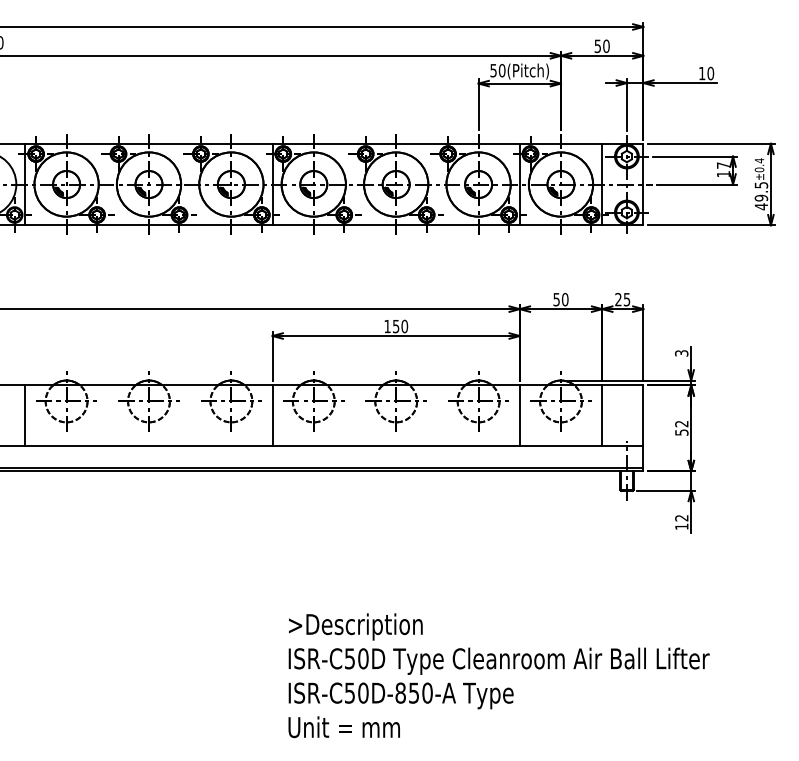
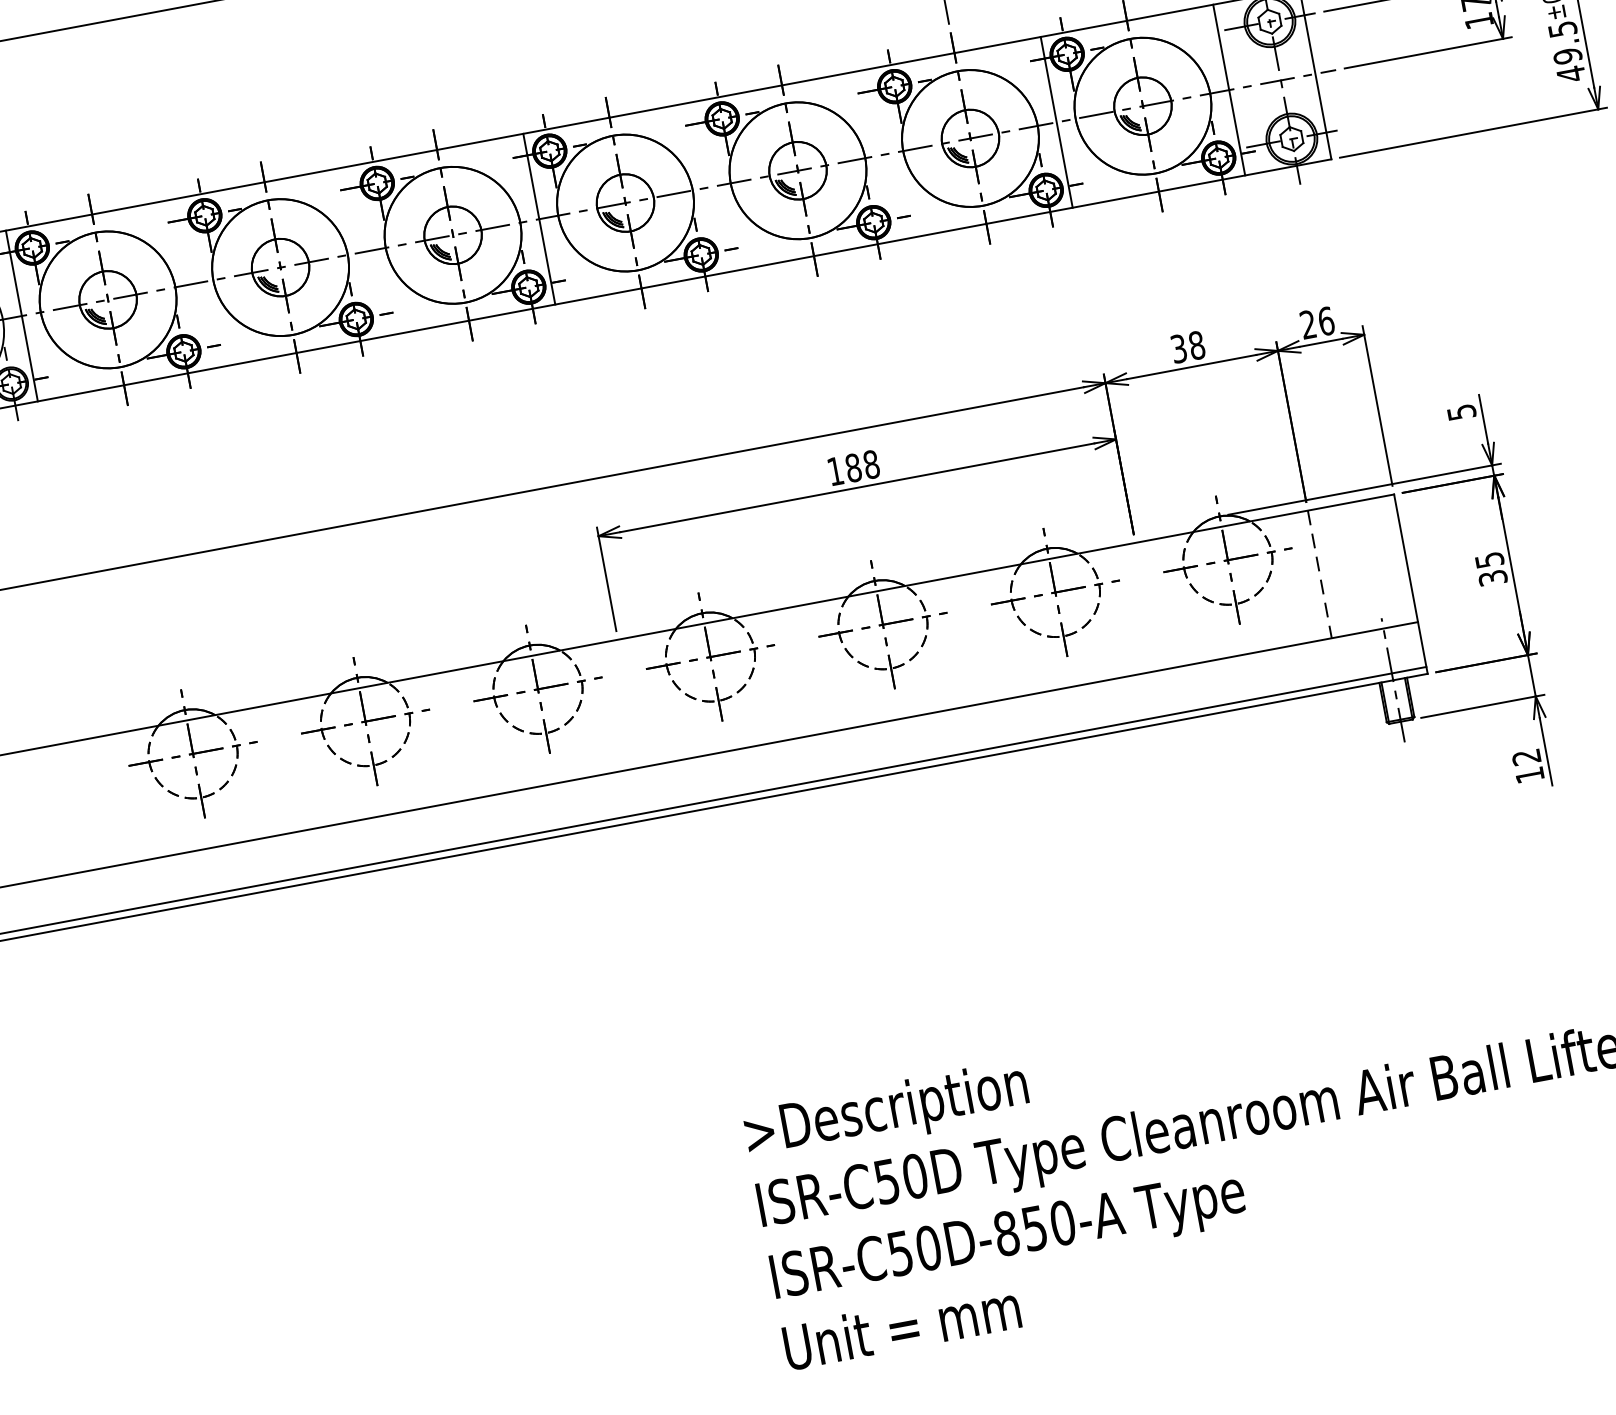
text: (560, 299) -> (1186, 347), 50 -> 38
text: (626, 299) -> (1325, 321), 25 -> 26
text: (400, 326) -> (862, 466), 150 -> 188
text: (680, 353) -> (1459, 413), 3 -> 5
line: (25, 415) -> (112, 799), removed
line: (272, 415) -> (629, 702), removed
line: (519, 415) -> (1146, 605), removed
line: (602, 416) -> (1320, 575), solid -> dashed
text: (681, 427) -> (1490, 567), 52 -> 35

